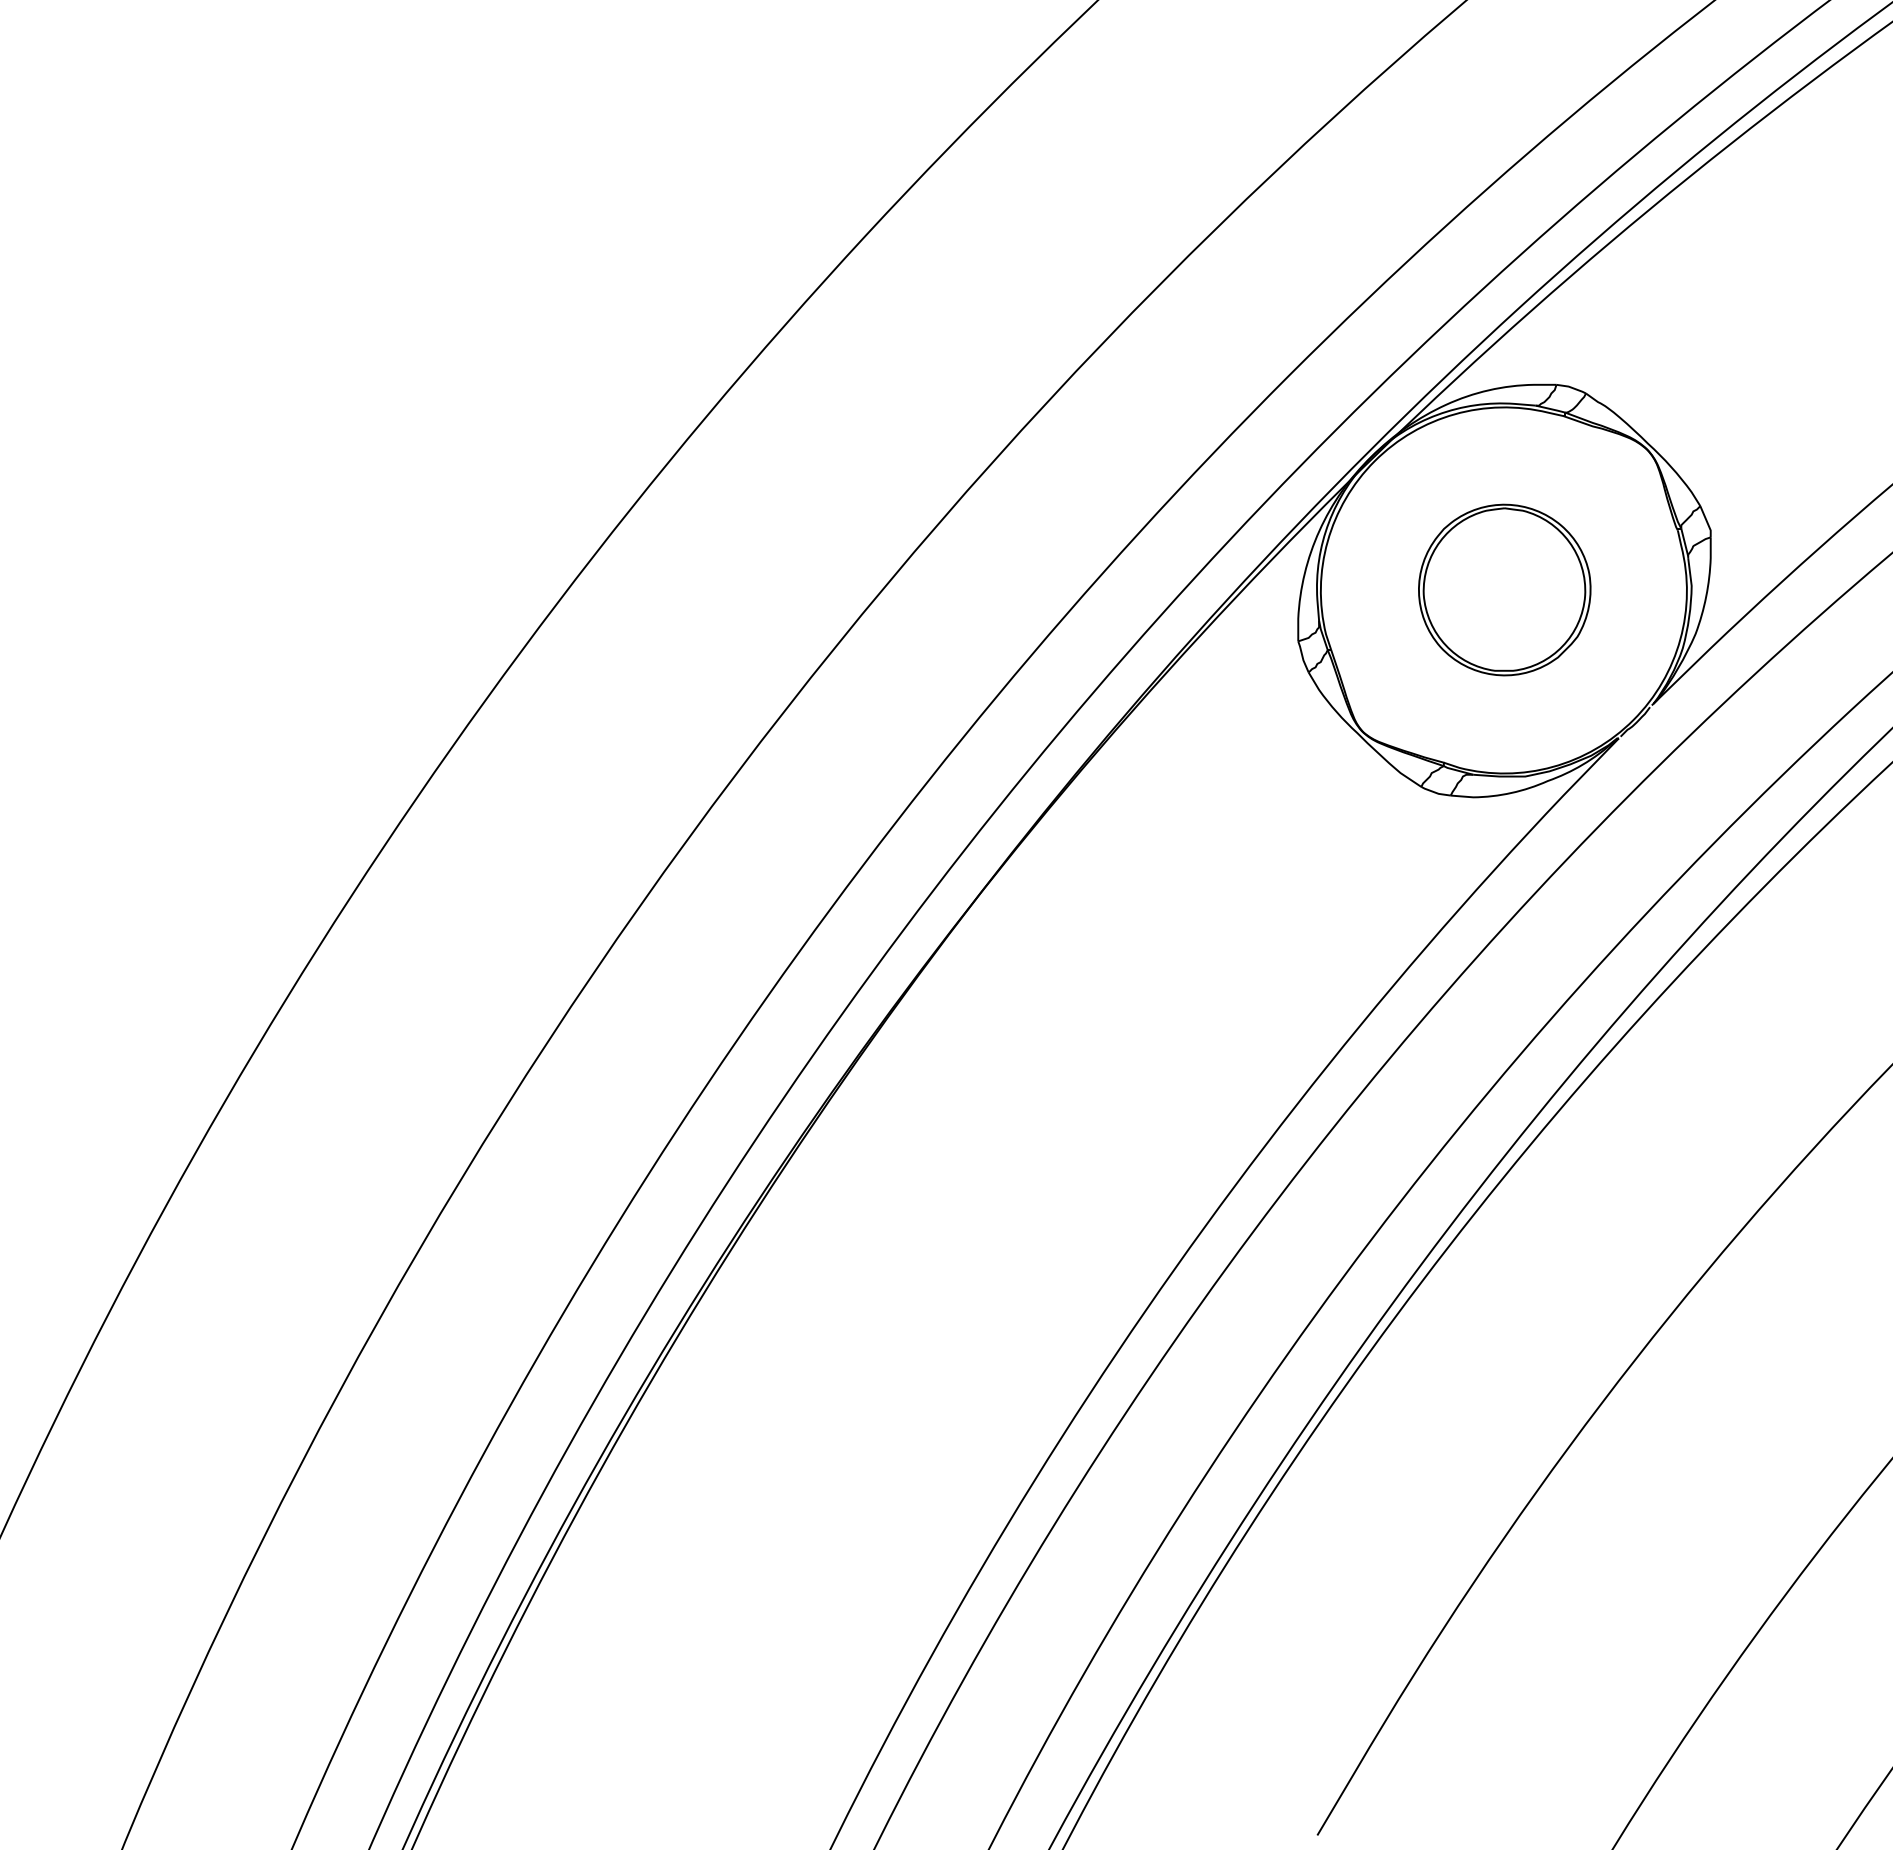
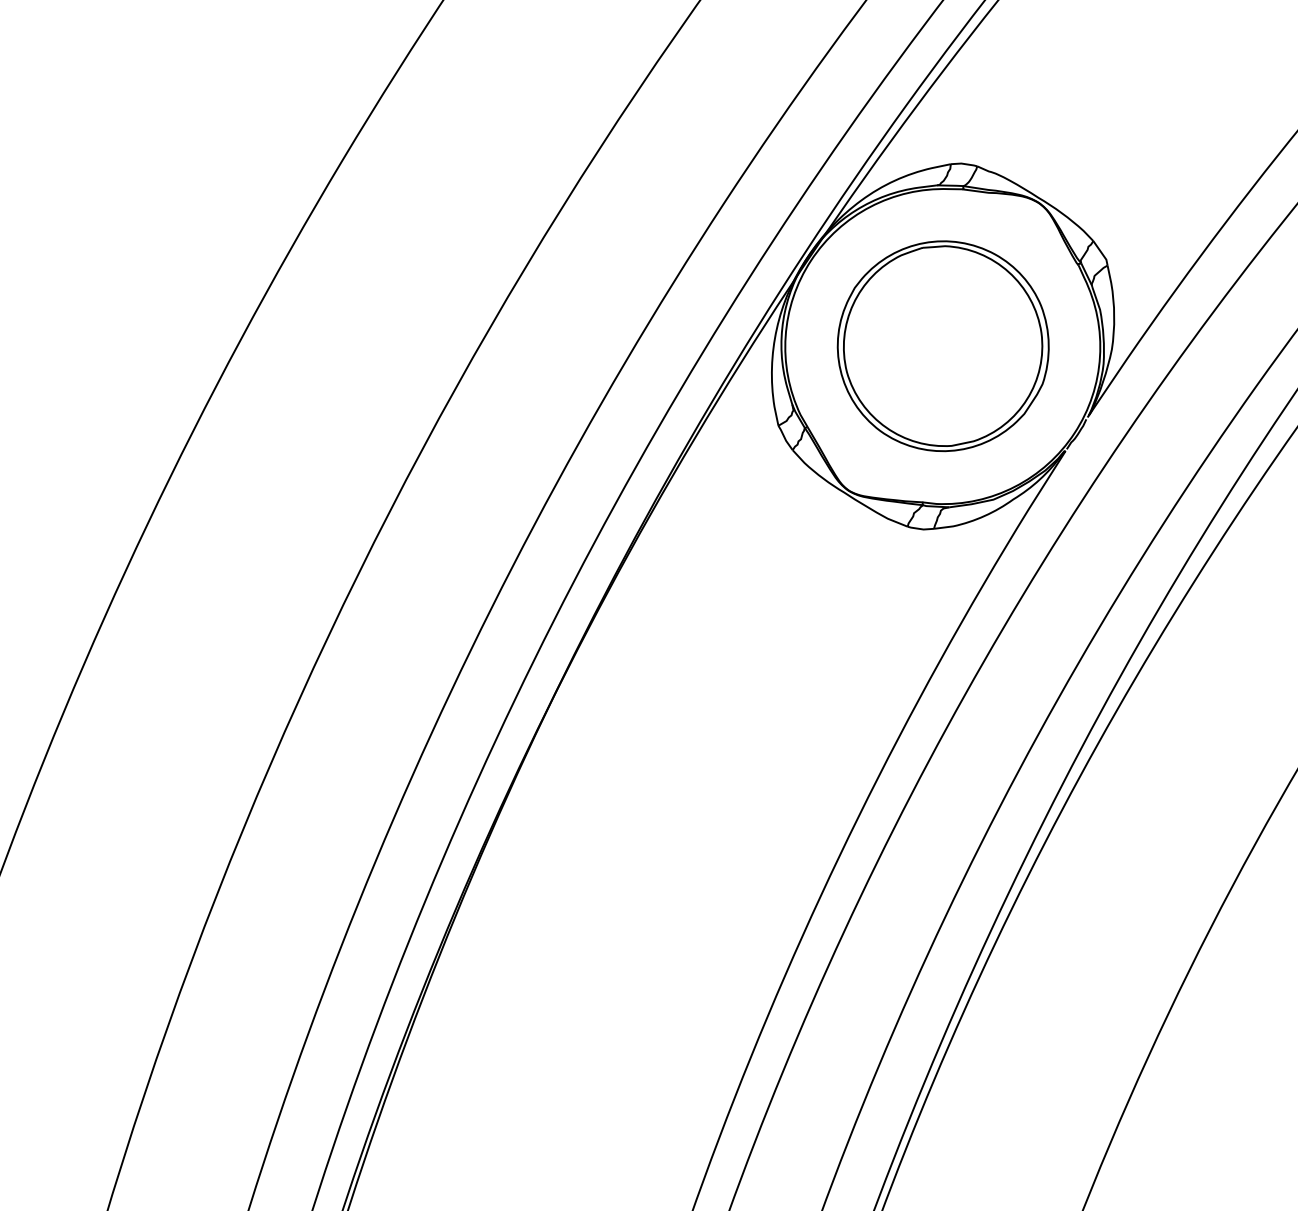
part: (1504, 589) -> (943, 345), size x1.43

